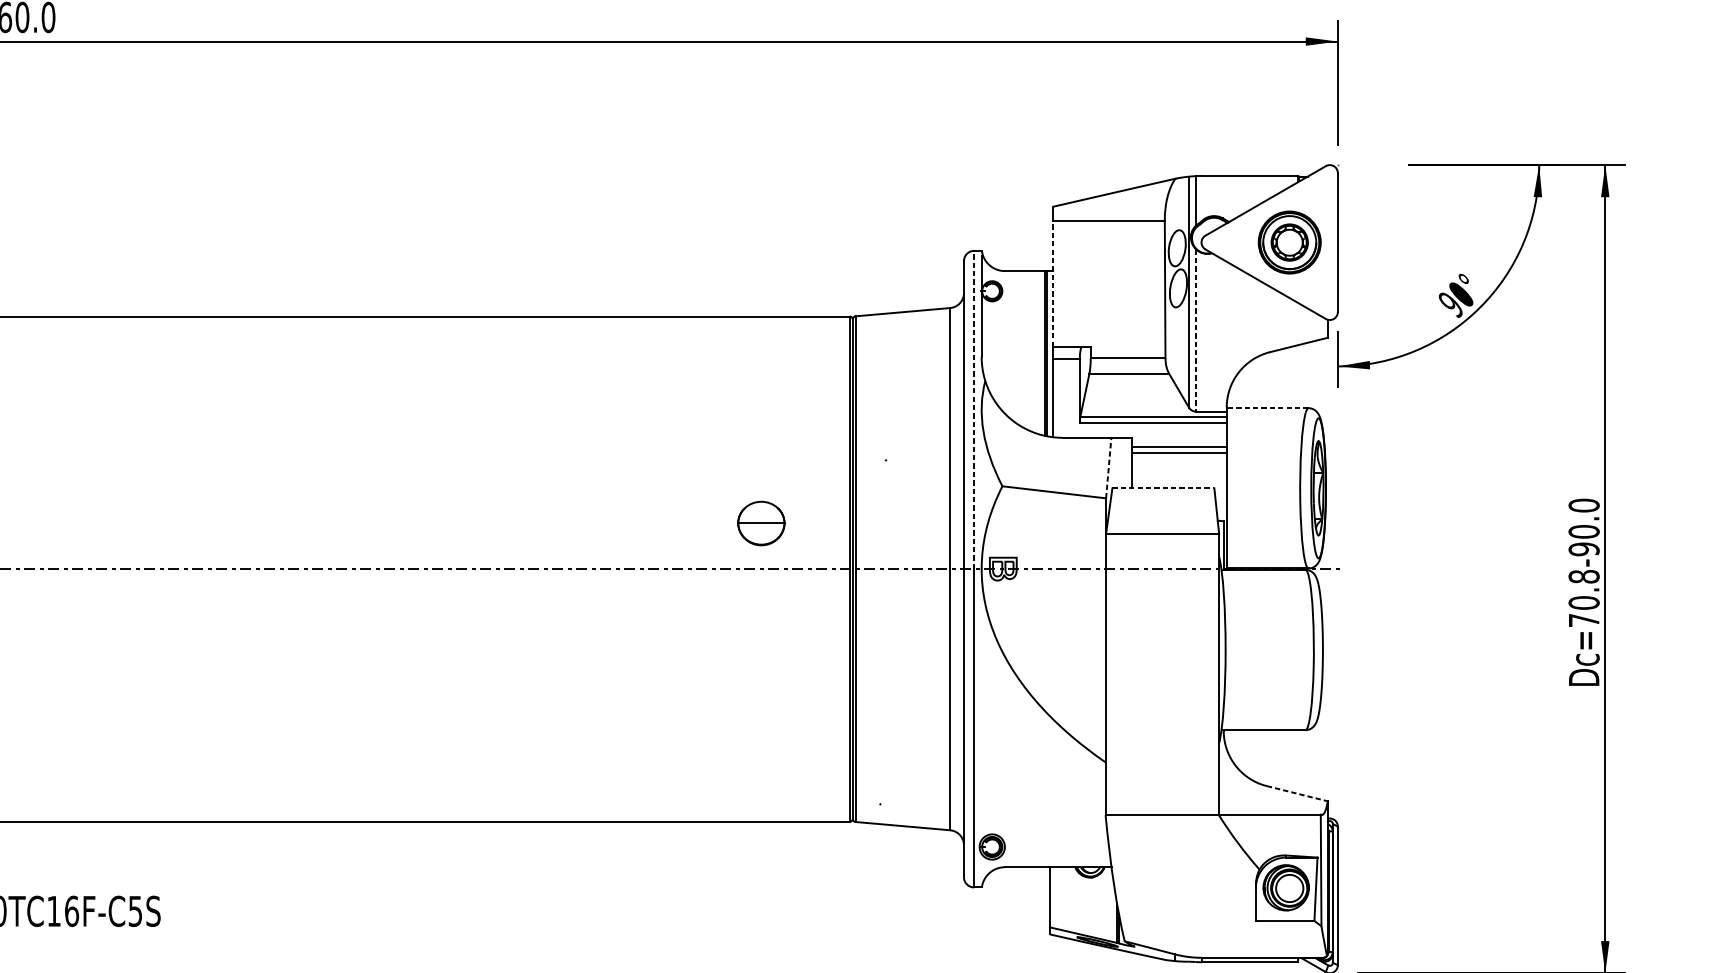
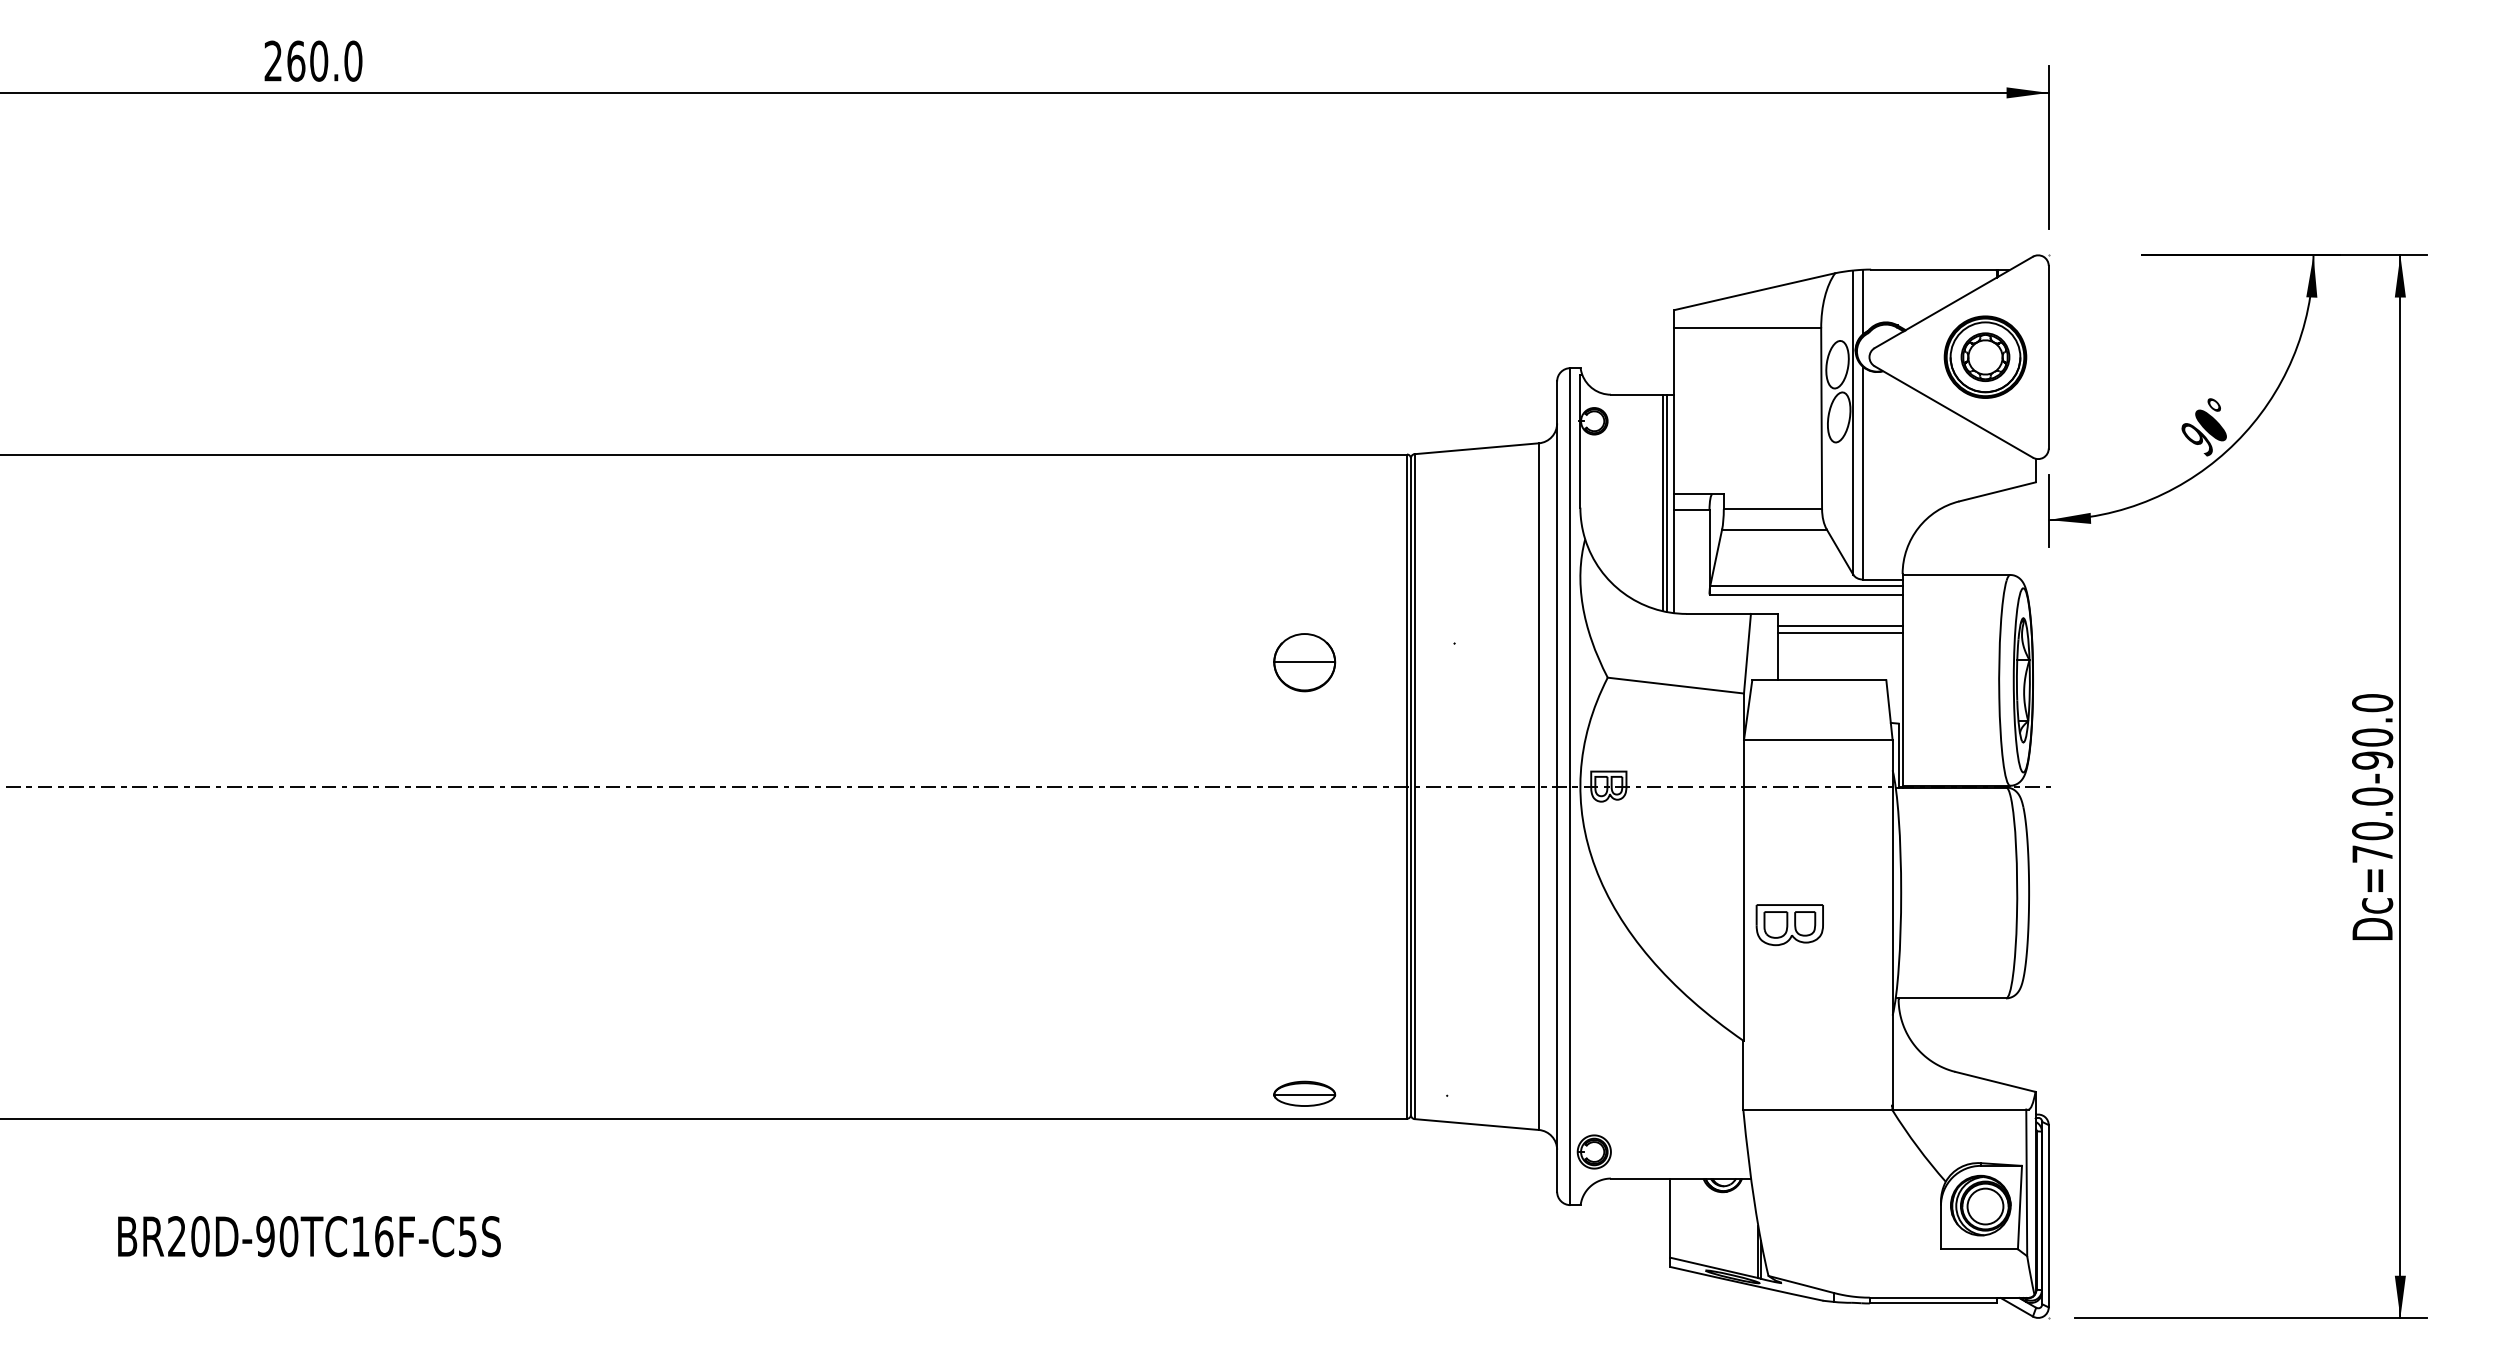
line: (1053, 283) -> (1674, 410), dashed -> solid
line: (1196, 331) -> (1862, 473), dashed -> solid
line: (1267, 407) -> (1956, 574), dashed -> solid
line: (974, 409) -> (1570, 576), dashed -> solid
line: (1108, 467) -> (1747, 653), dashed -> solid
line: (1163, 488) -> (1819, 680), dashed -> solid
part: (761, 523) -> (1304, 662), moved
text: (1584, 576) -> (2372, 796), Dc=70.8-90.0 -> Dc=70.0-90.0
part: (1140, 674) -> (1789, 925), added
line: (1297, 794) -> (1995, 1082), dashed -> solid
part: (771, 802) -> (1304, 1093), added

